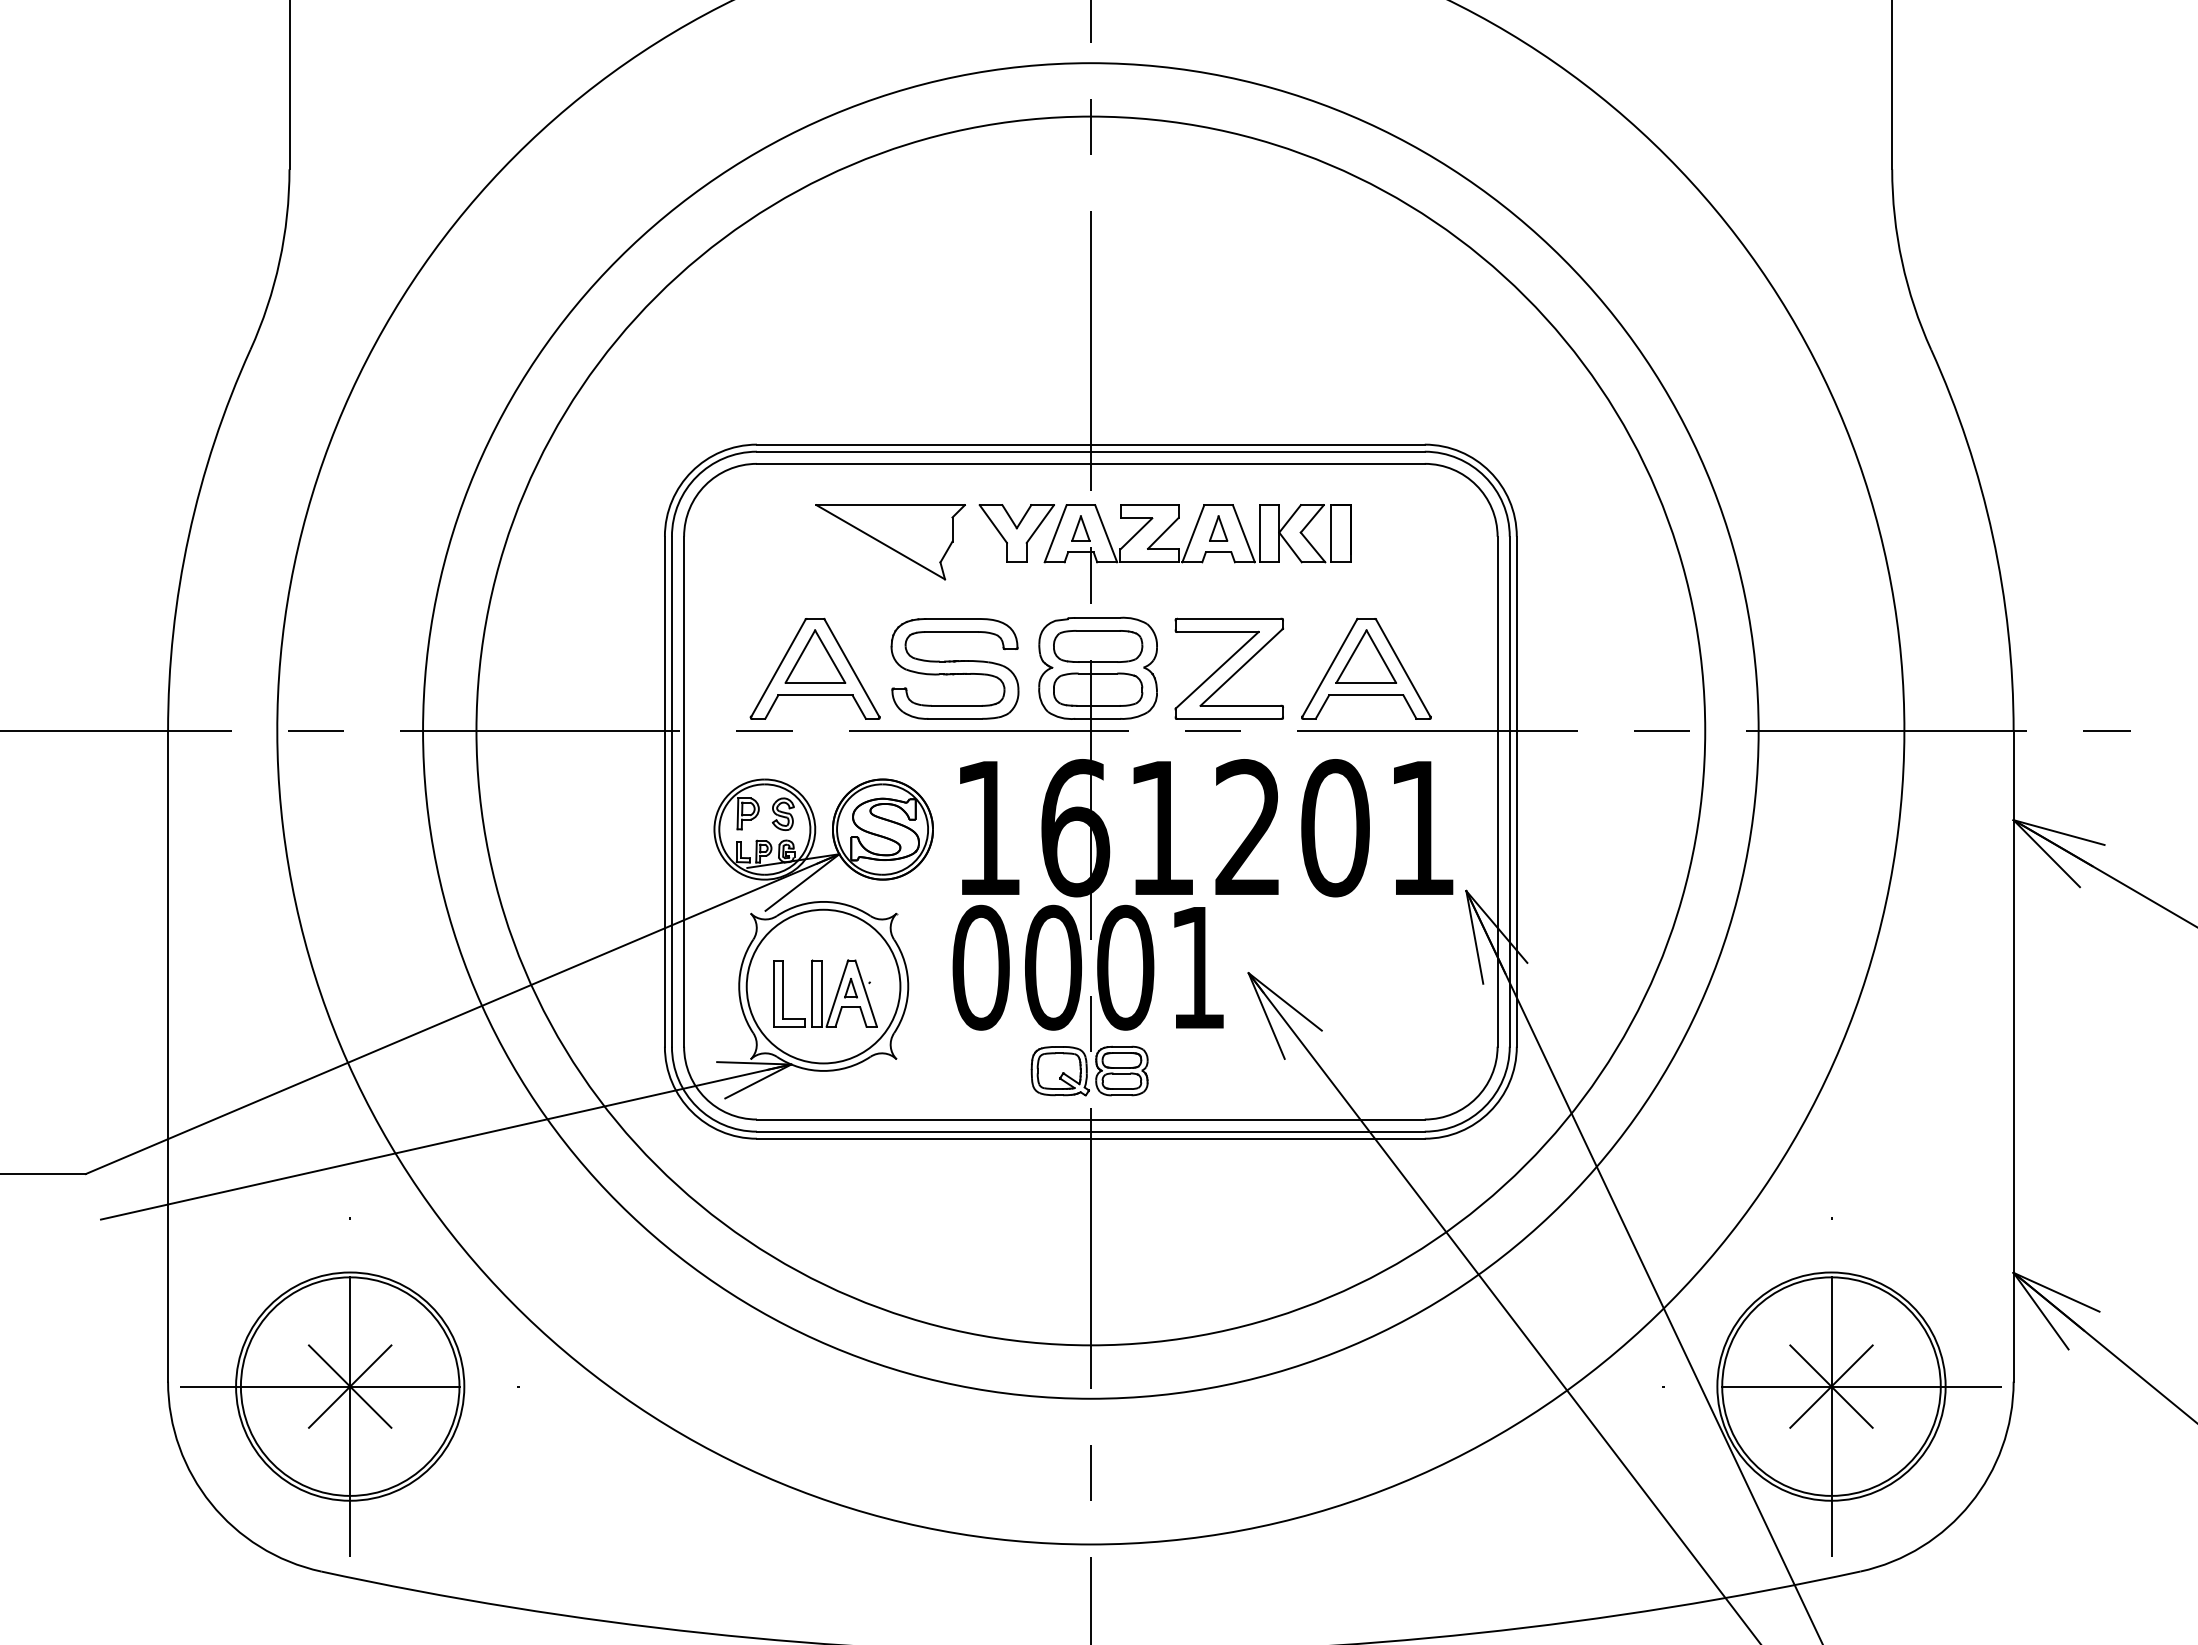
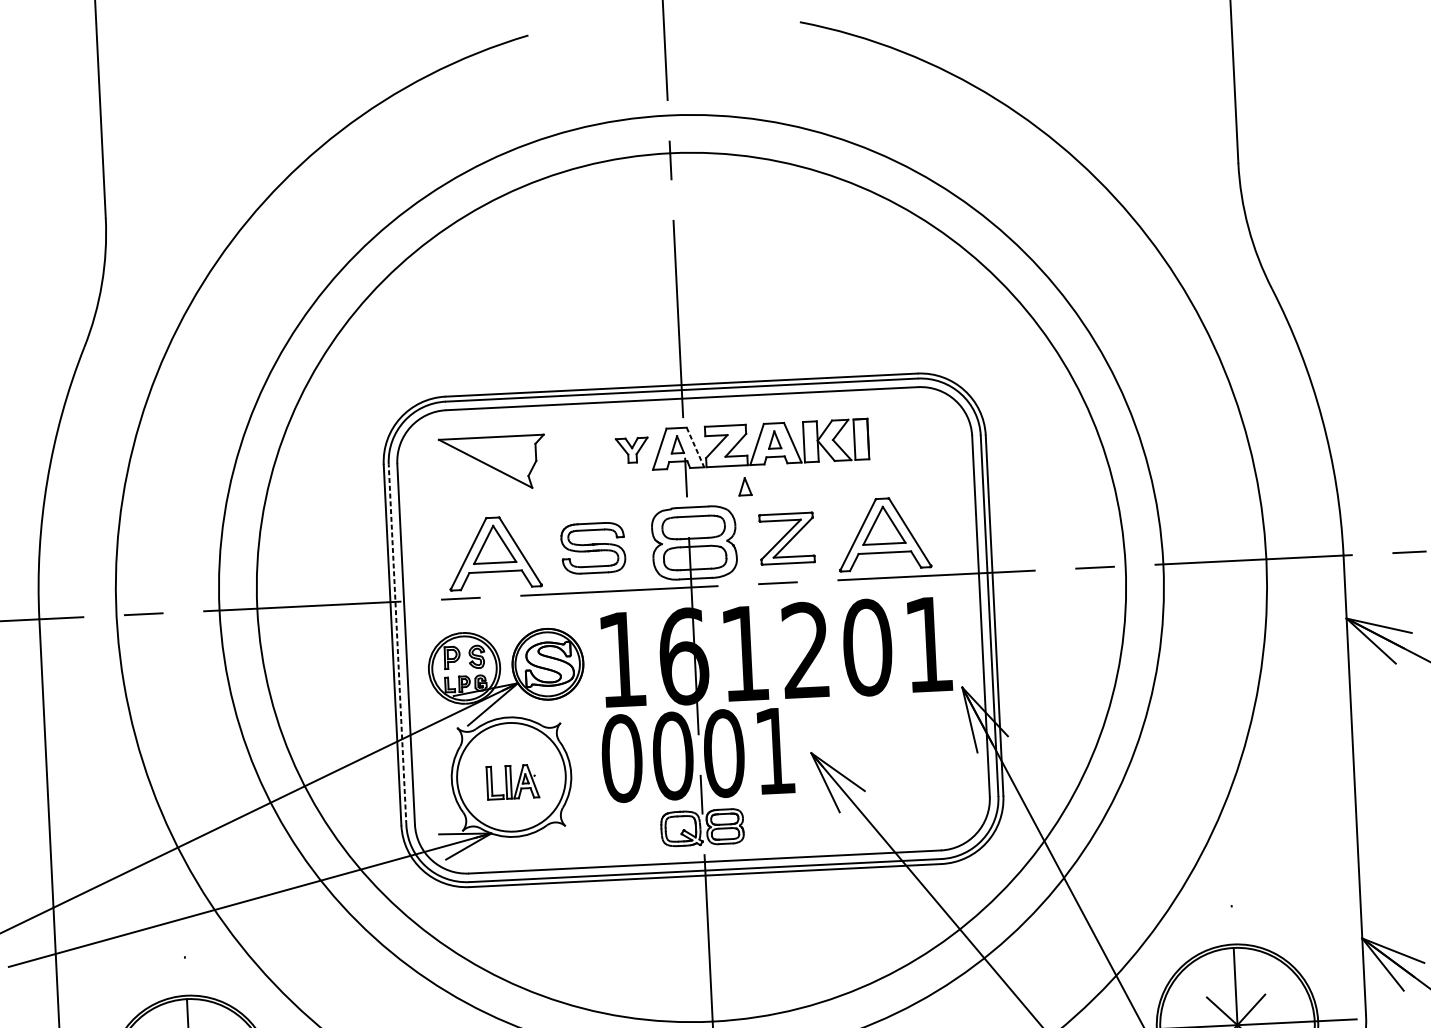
part: (1016, 533) -> (632, 450), size x0.6
line: (1106, 533) -> (695, 447), solid -> dashed
part: (890, 542) -> (492, 463), moved
part: (1173, 592) -> (745, 486), added
part: (954, 668) -> (592, 548), size x0.7
part: (1228, 668) -> (786, 538), size x0.7
line: (671, 791) -> (397, 644), solid -> dashed
part: (825, 993) -> (513, 782), size x0.7

